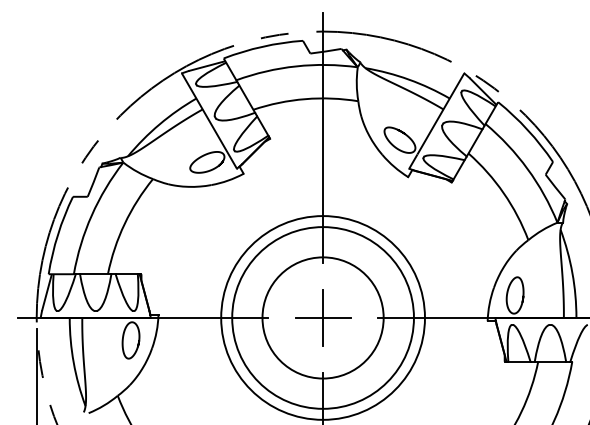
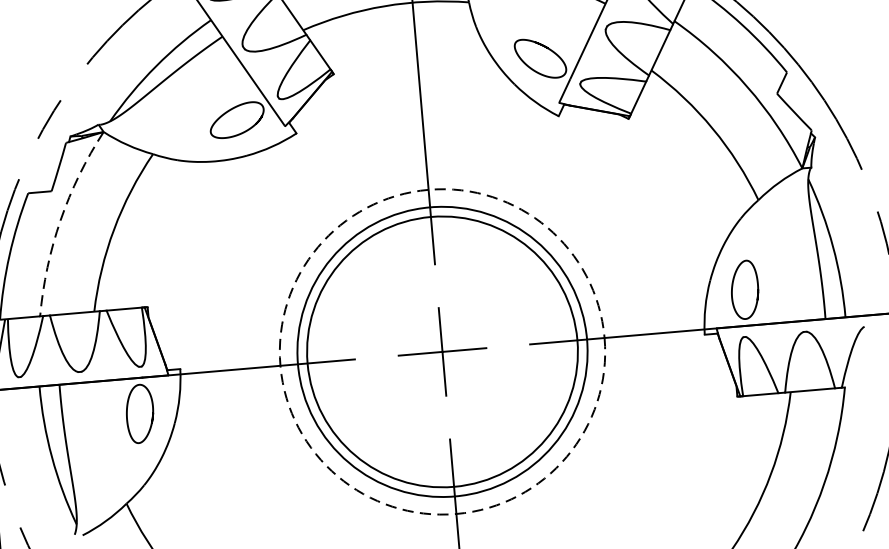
arc: (91, 215) -> (60, 220), solid -> dashed
circle: (322, 317) -> (441, 351), size x1.4
circle: (322, 317) -> (441, 351), solid -> dashed

